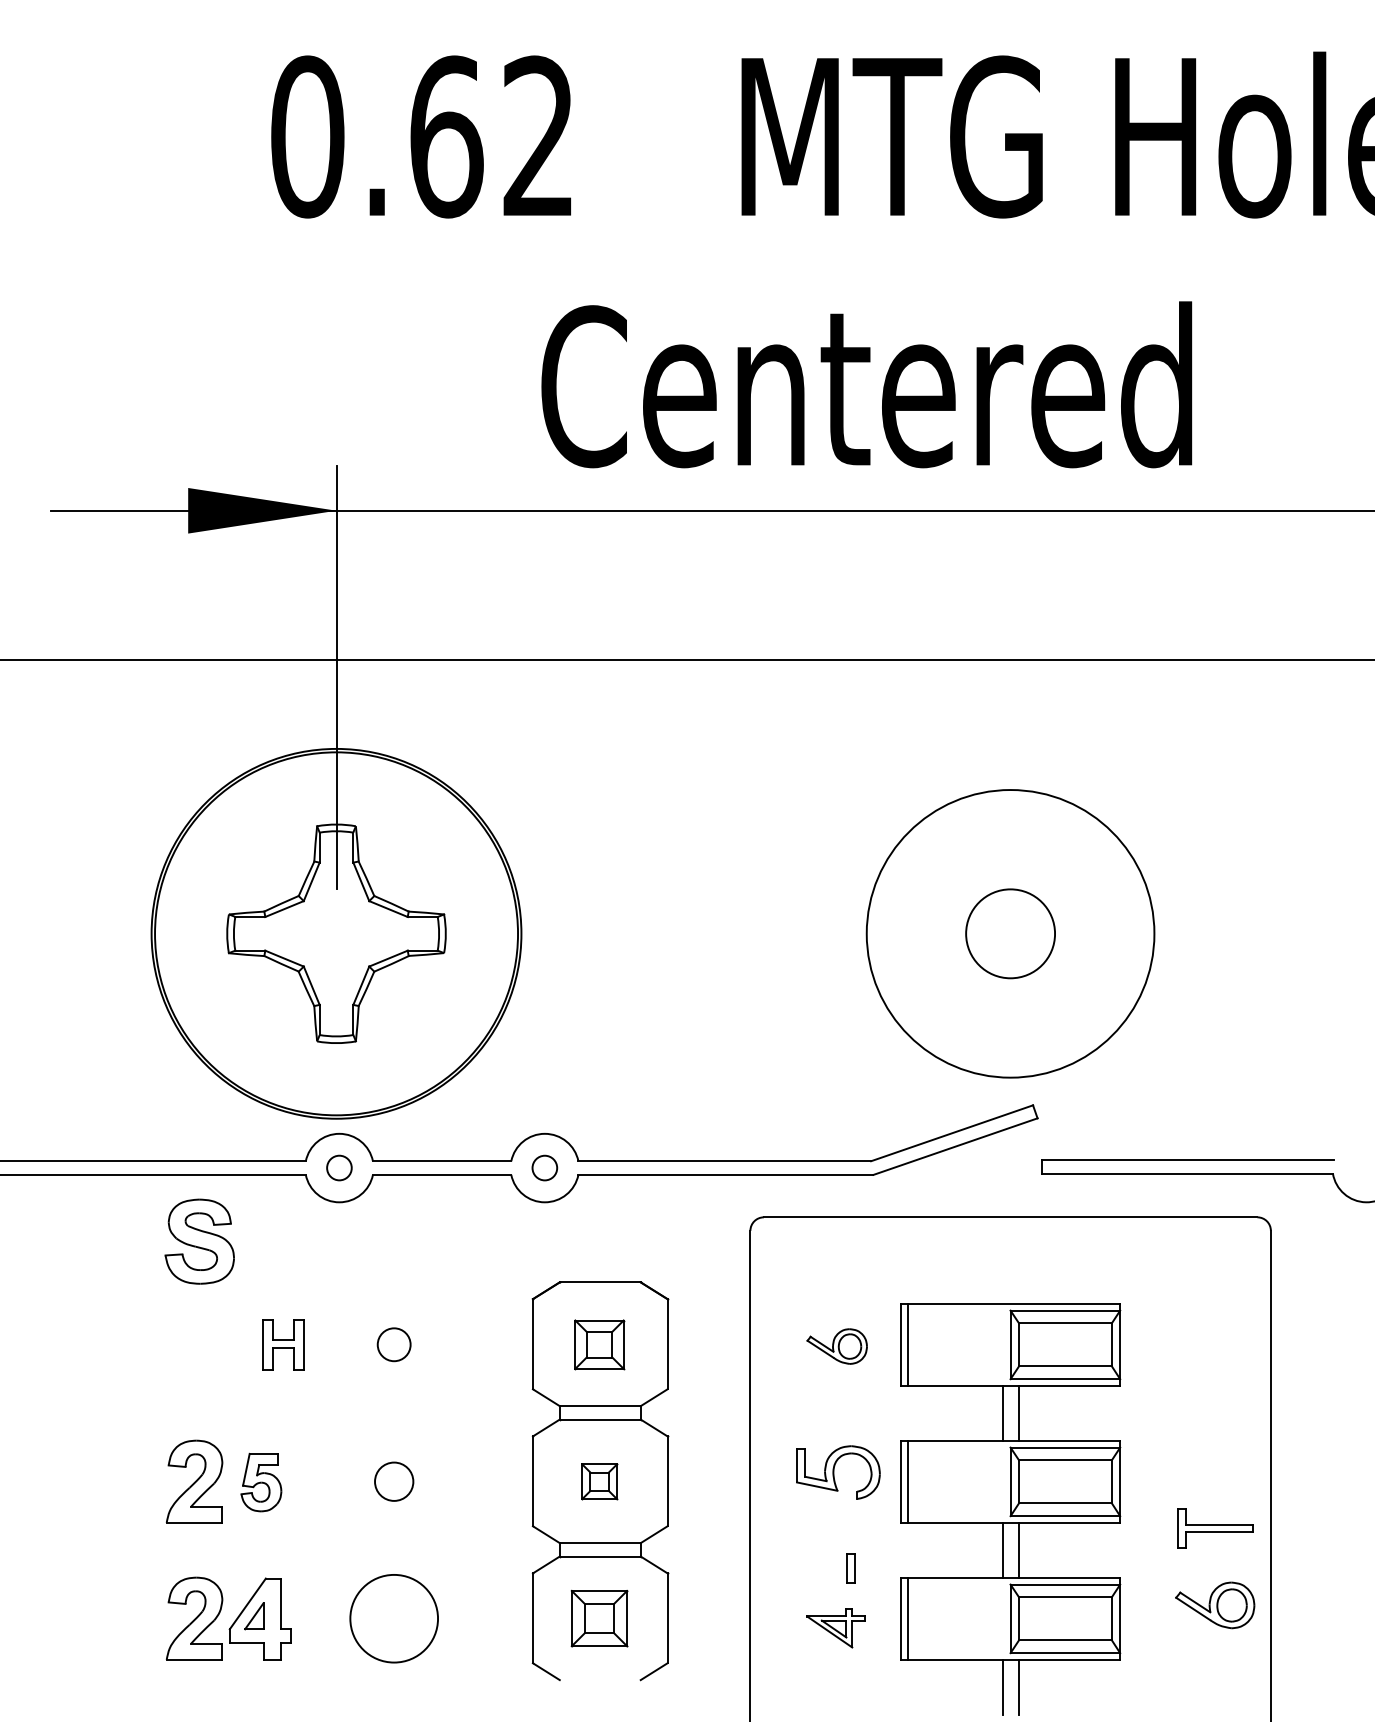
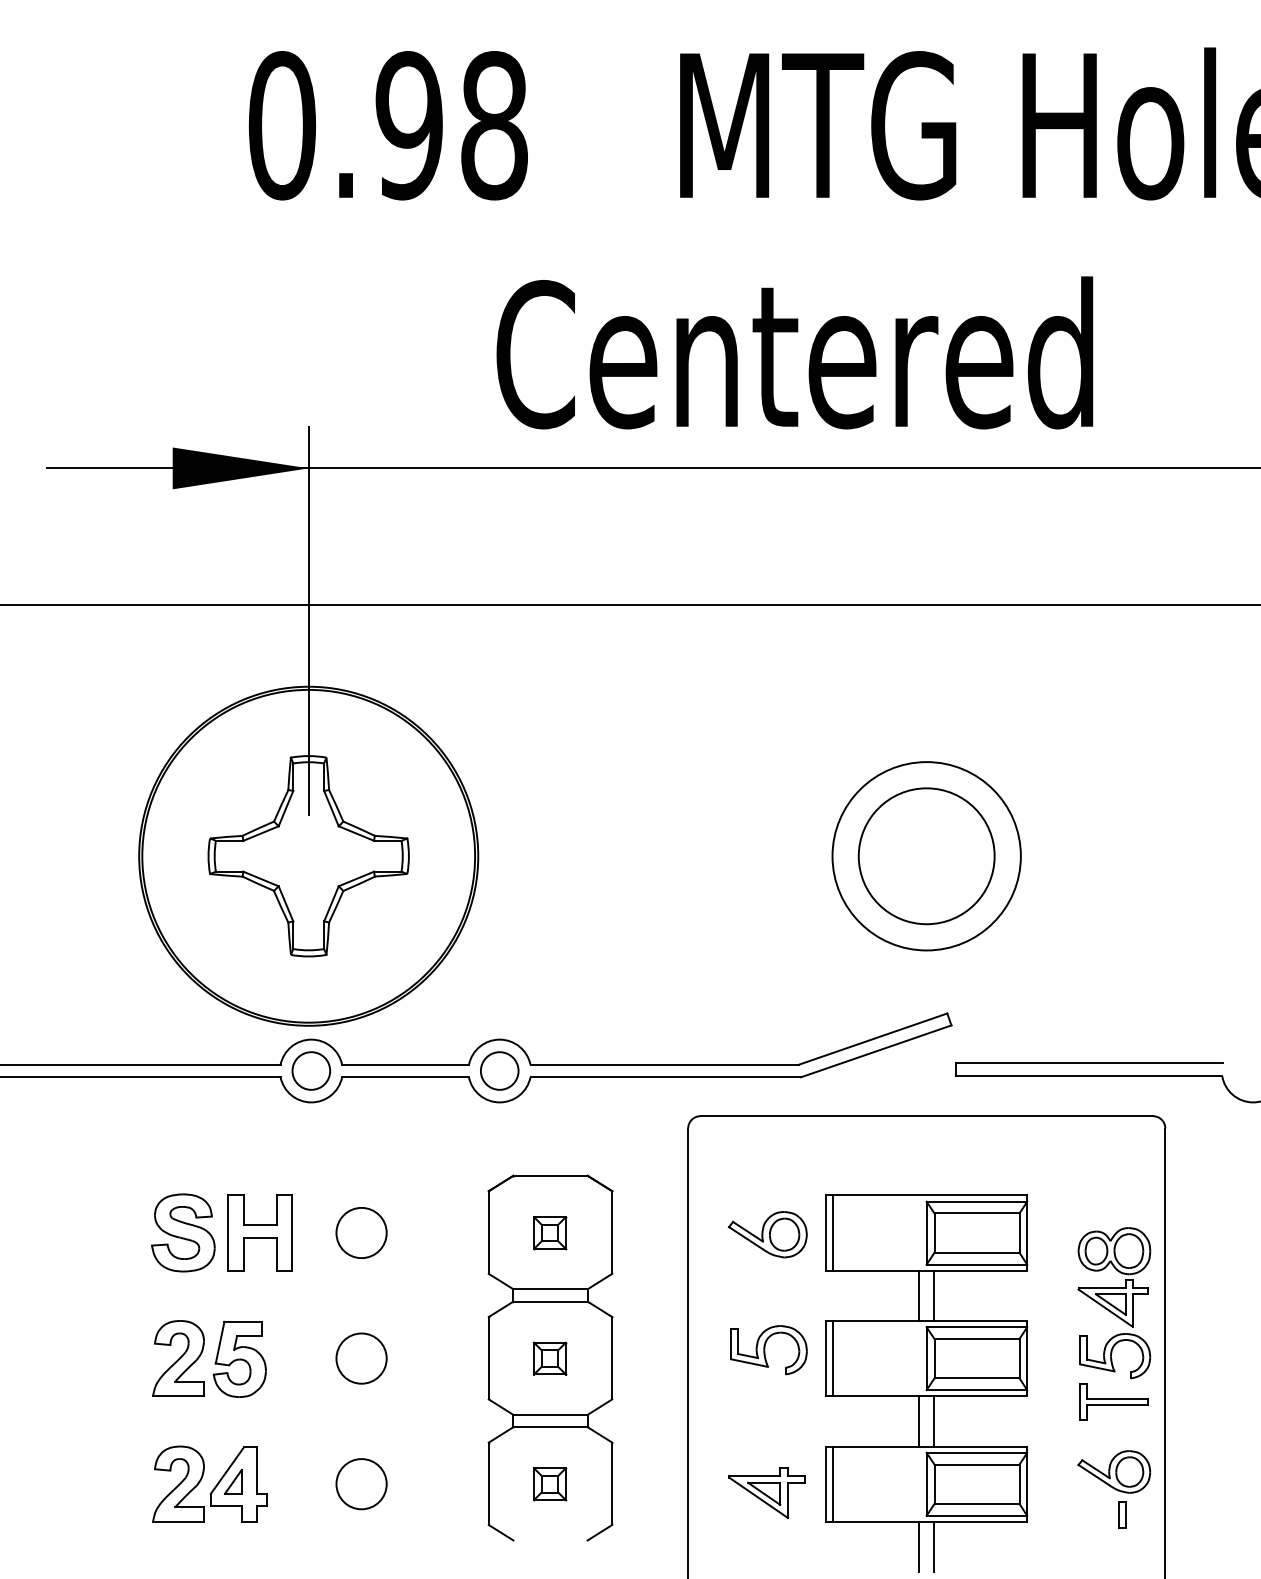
text: (492, 136) -> (451, 125), 0.62 -> 0.98
circle: (1010, 933) -> (926, 855), size x0.71
circle: (1010, 933) -> (926, 855), size x1.67
circle: (339, 1167) -> (311, 1070), size x1.67
circle: (544, 1167) -> (499, 1070), size x1.67
part: (199, 1241) -> (183, 1232), moved
part: (283, 1344) -> (260, 1232), size x1.67
circle: (393, 1344) -> (360, 1232), size x1.67
part: (599, 1344) -> (549, 1232), size x0.71
part: (836, 1346) -> (767, 1234), size x1.43
part: (1215, 1421) -> (1114, 1303), added
circle: (393, 1481) -> (360, 1358), size x1.43
part: (261, 1482) -> (239, 1359), size x1.43
part: (850, 1568) -> (1121, 1515), moved
circle: (393, 1618) -> (360, 1483), size x0.62
part: (599, 1618) -> (549, 1483), size x0.62
part: (835, 1628) -> (766, 1493), size x1.43

